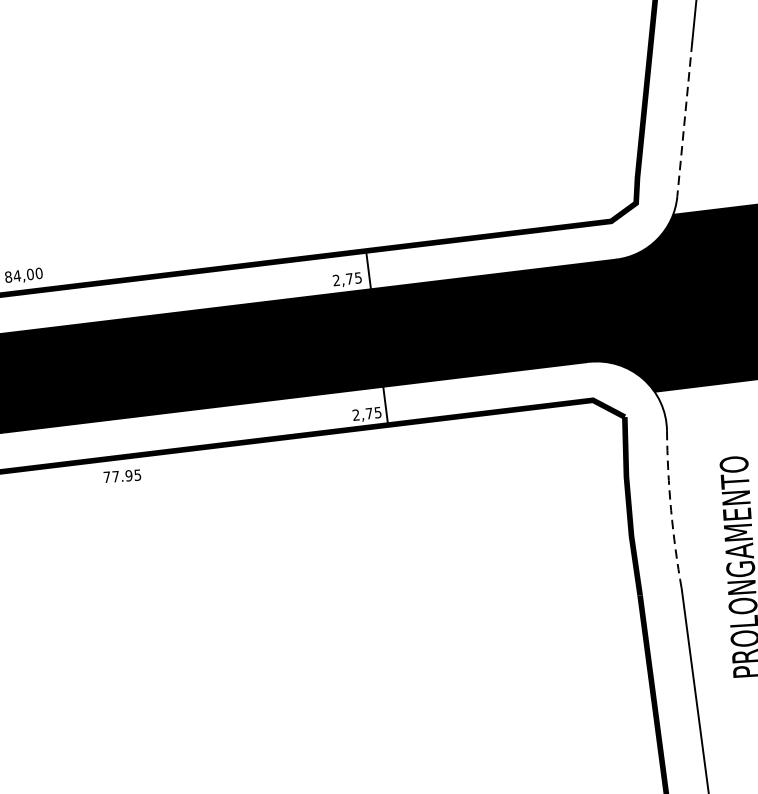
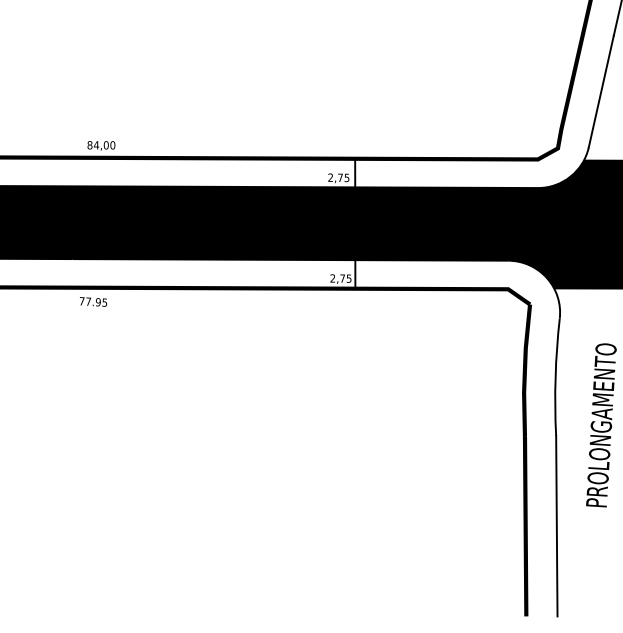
line: (684, 119) -> (601, 91), dashed -> solid
text: (122, 475) -> (93, 301), moved
arc: (671, 510) -> (555, 377), dashed -> solid

